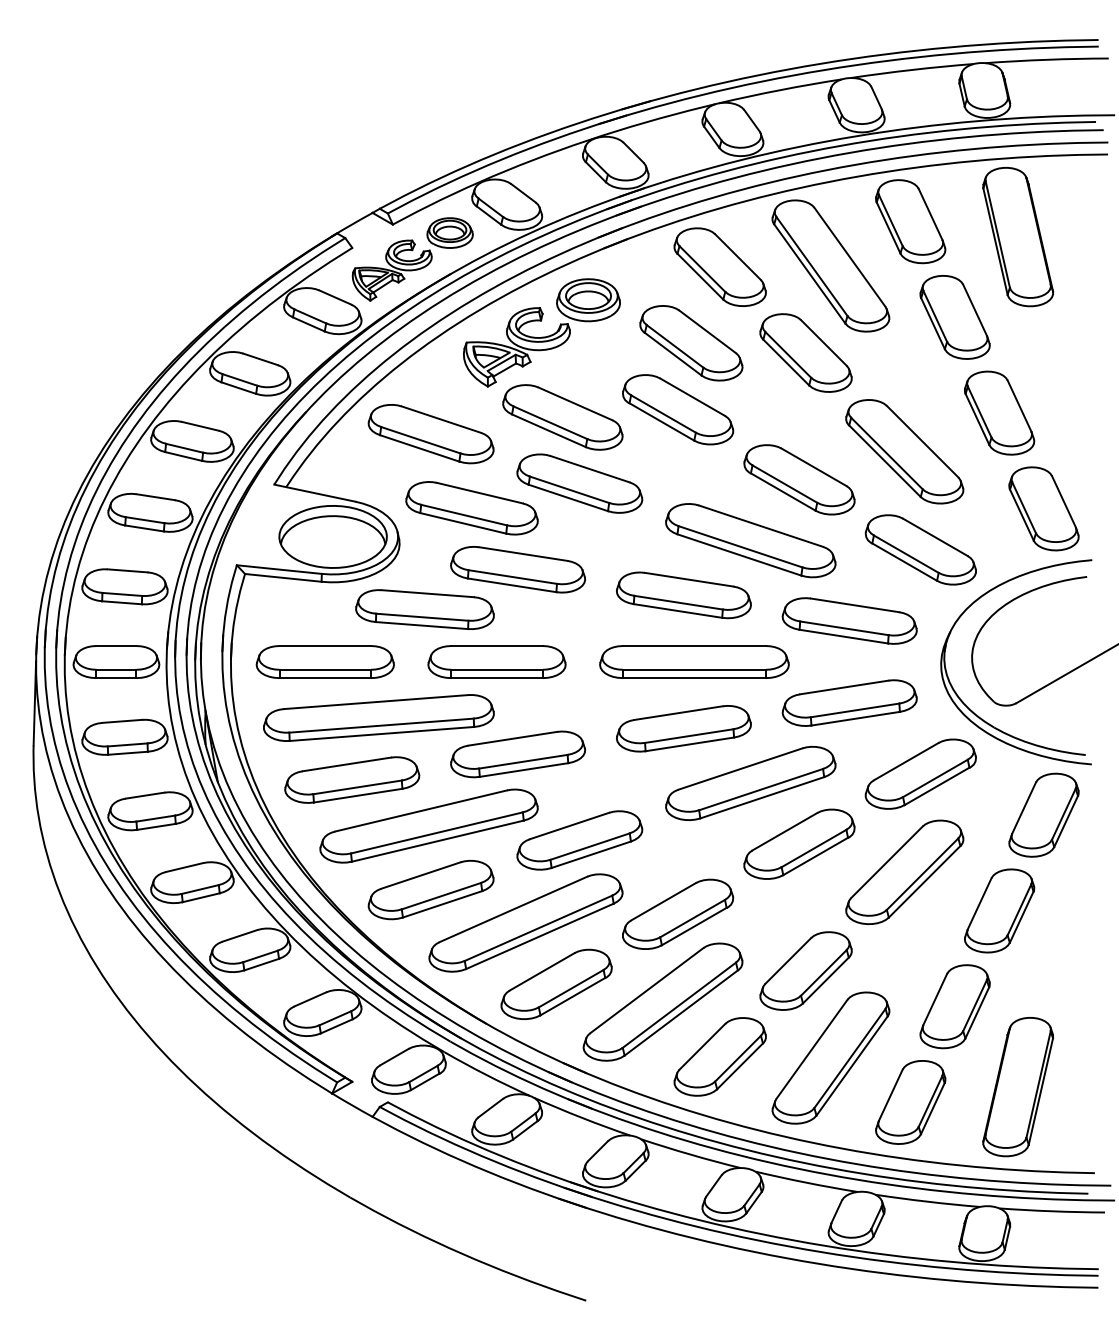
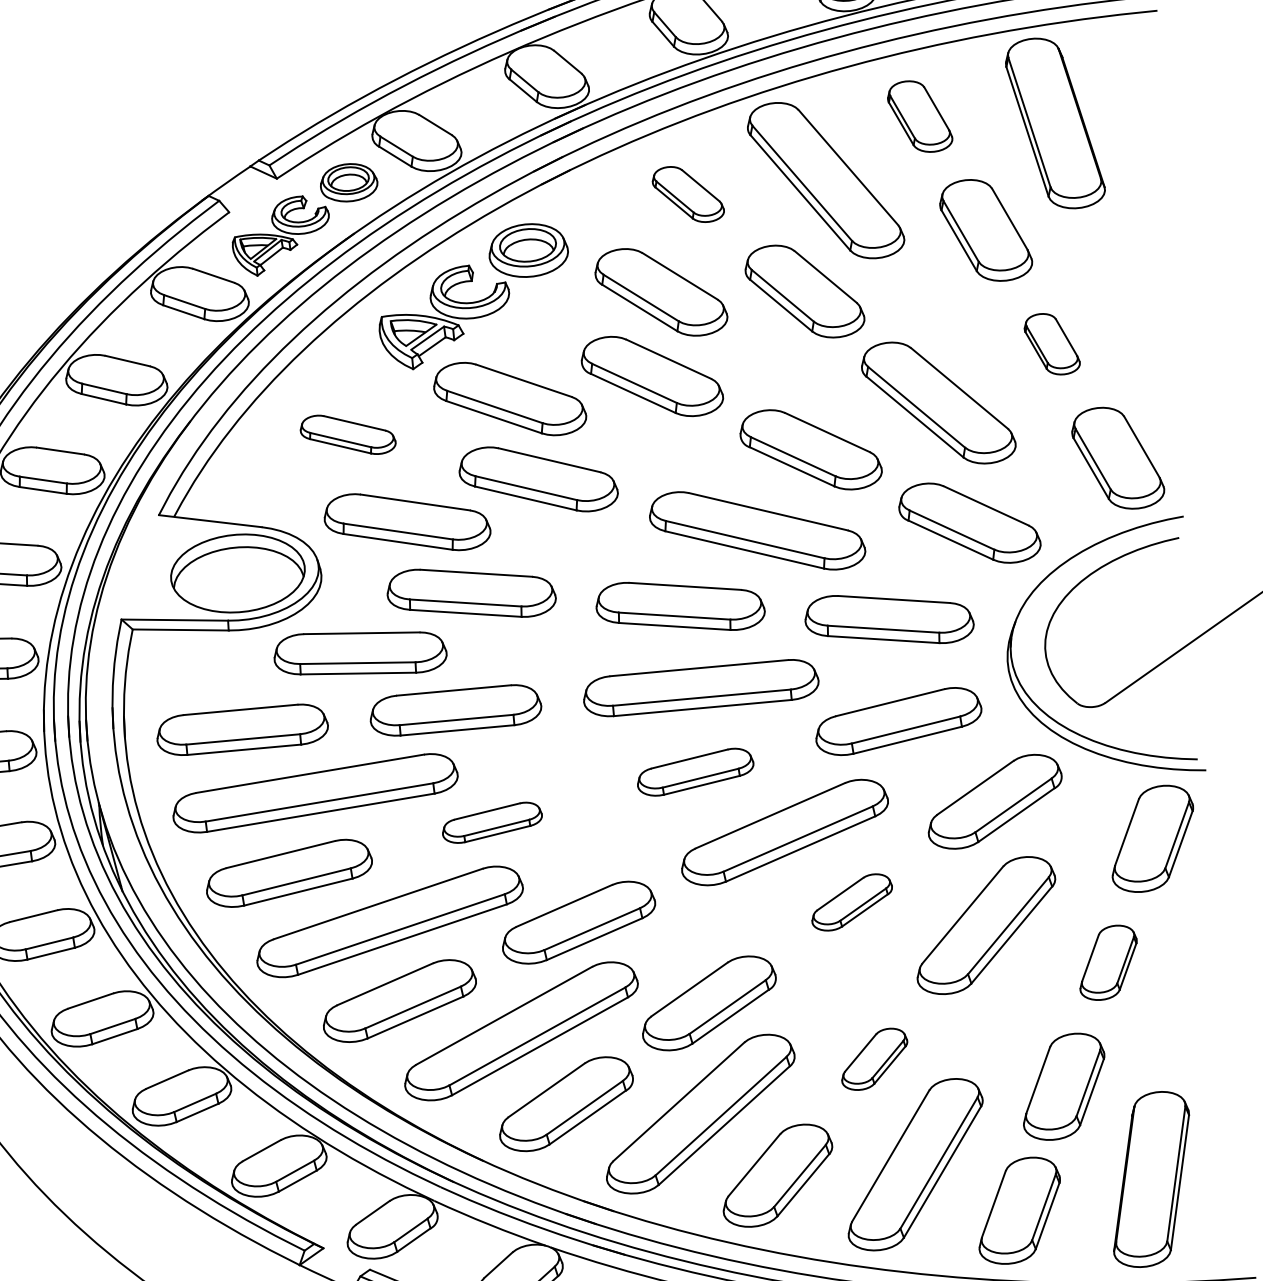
part: (910, 221) -> (919, 116), size x0.7
part: (719, 266) -> (687, 193), size x0.6
part: (999, 412) -> (1051, 343), size x0.6
part: (430, 434) -> (347, 435), size x0.6
part: (683, 728) -> (694, 771), size x0.7
part: (517, 754) -> (491, 822), size x0.6
part: (799, 843) -> (852, 901), size x0.6
part: (999, 910) -> (1108, 962), size x0.7
part: (805, 970) -> (873, 1058), size x0.6

